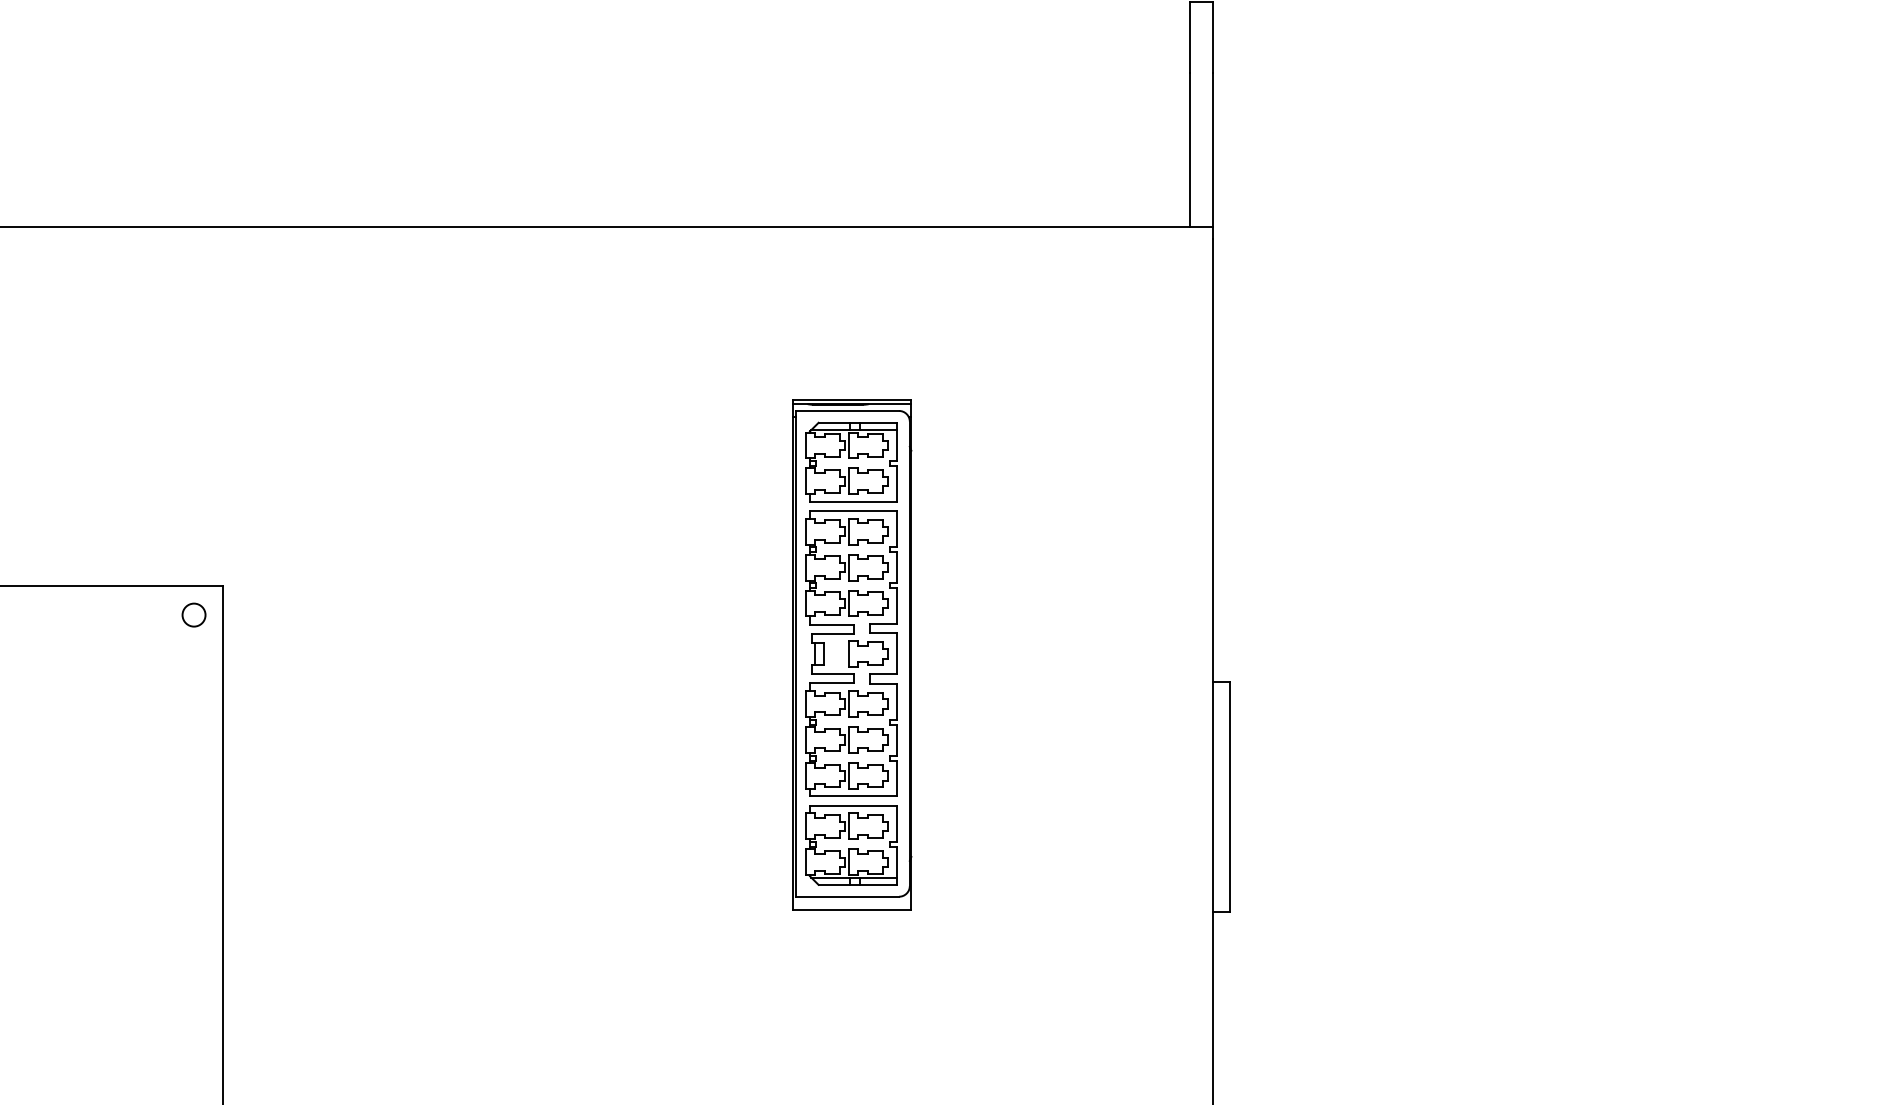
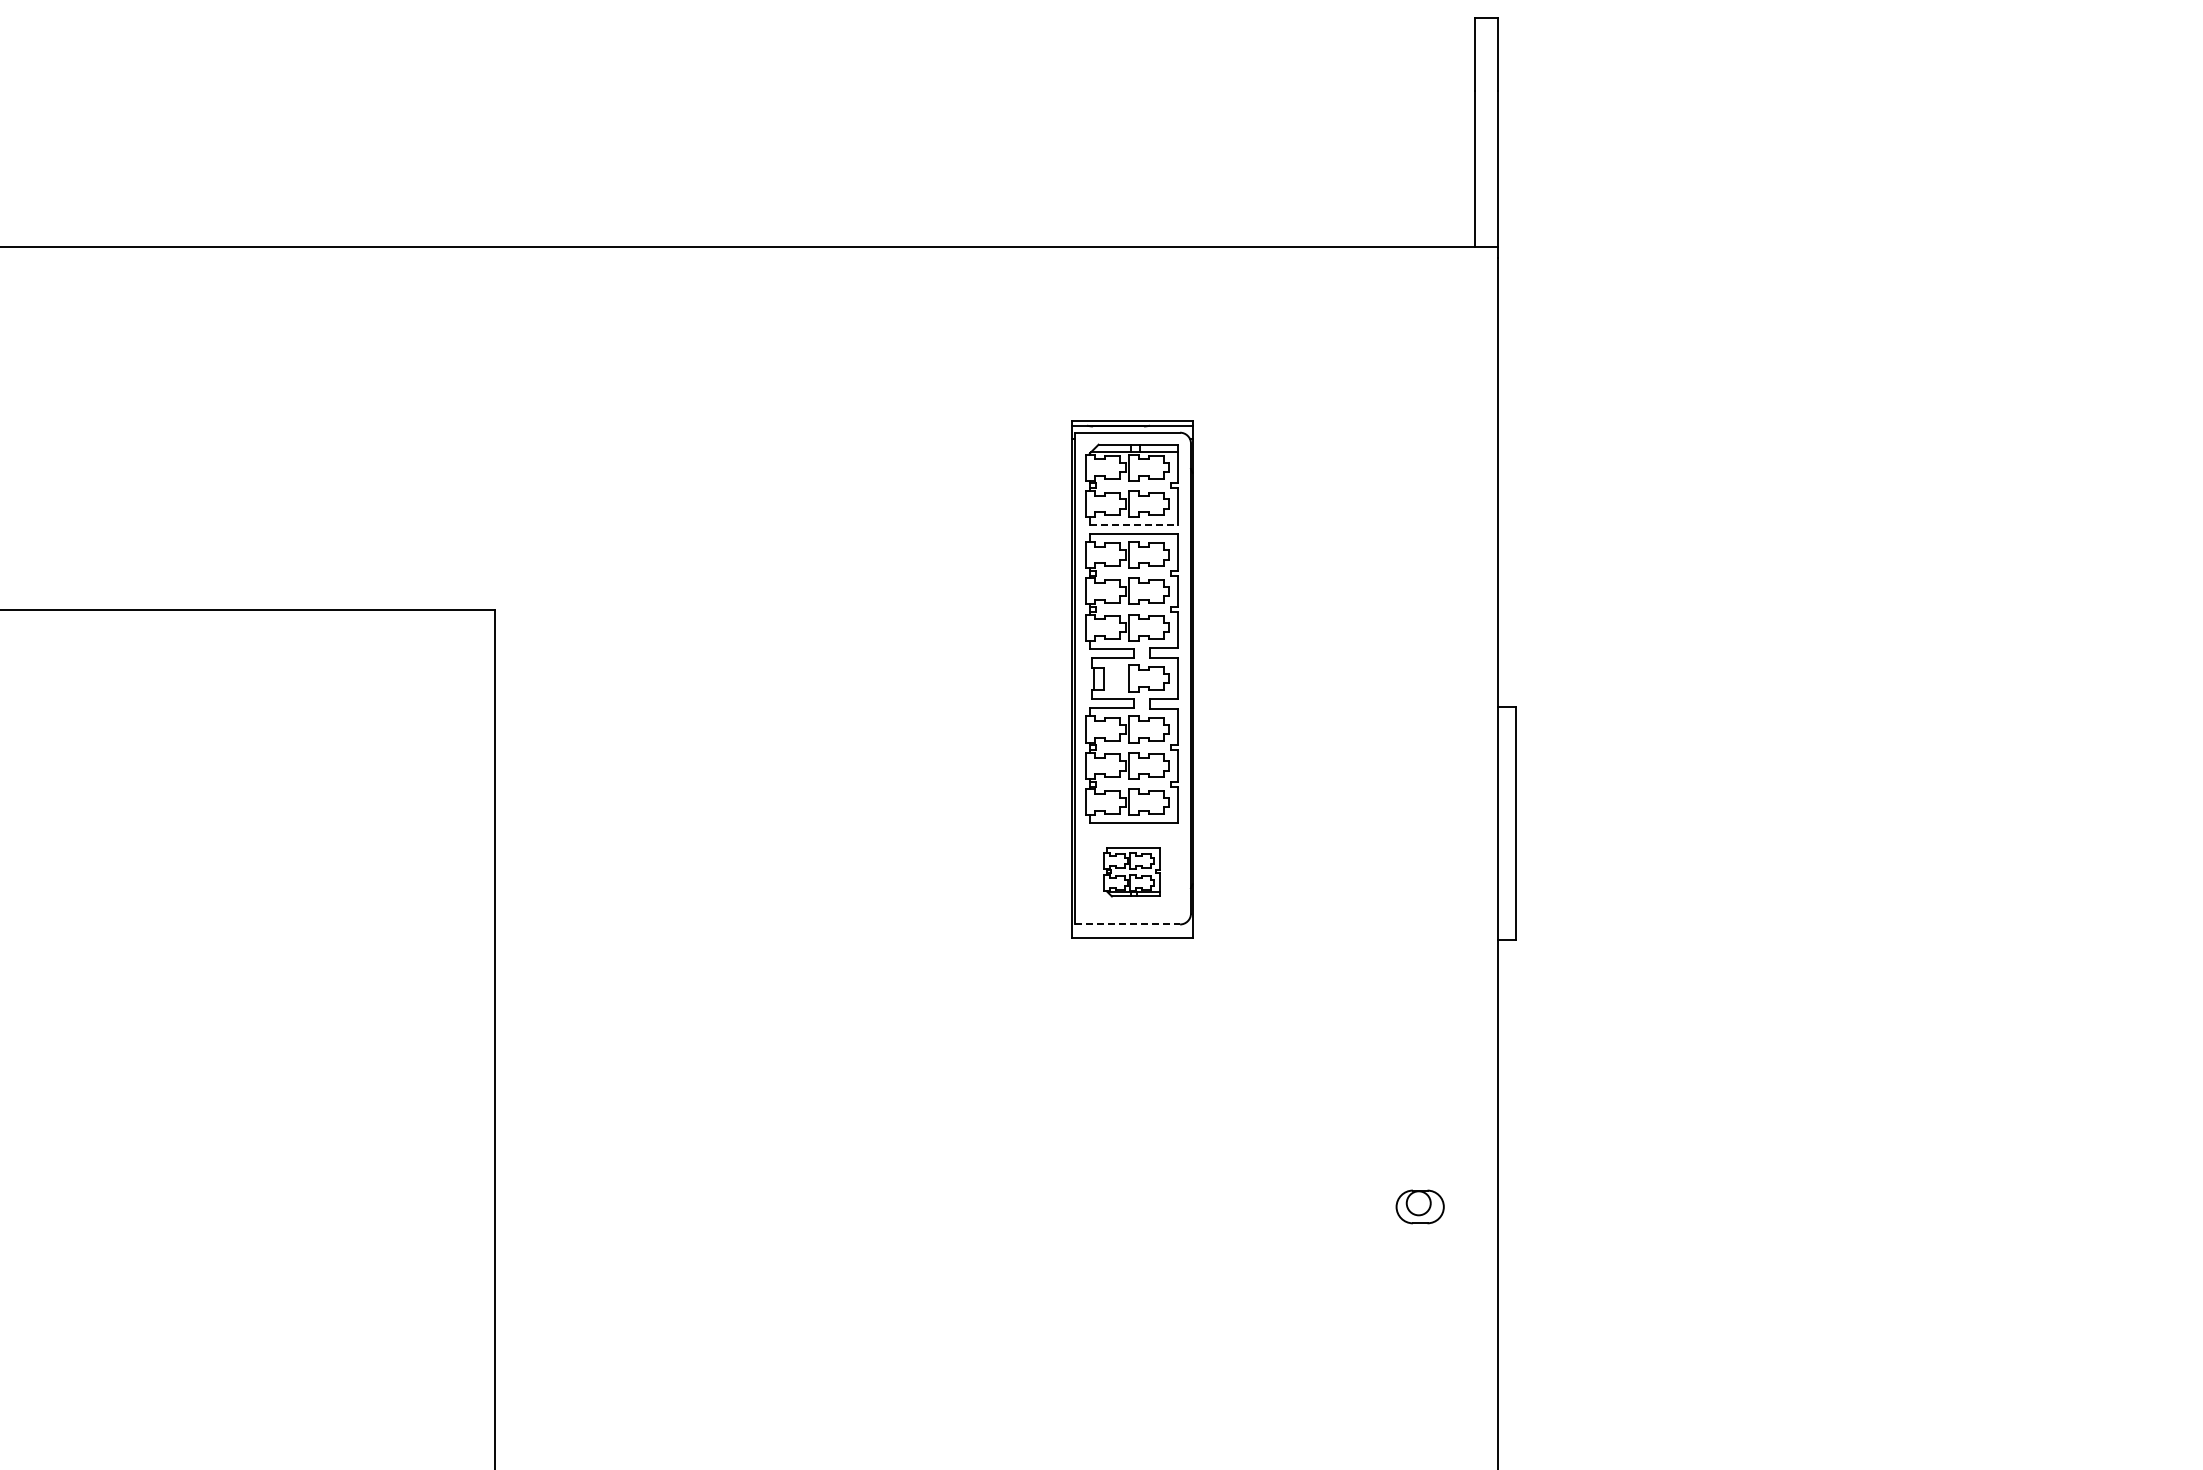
line: (854, 501) -> (1134, 524), solid -> dashed
circle: (193, 614) -> (465, 638), removed
part: (851, 845) -> (1131, 872), size x0.6
line: (848, 896) -> (1128, 924), solid -> dashed

